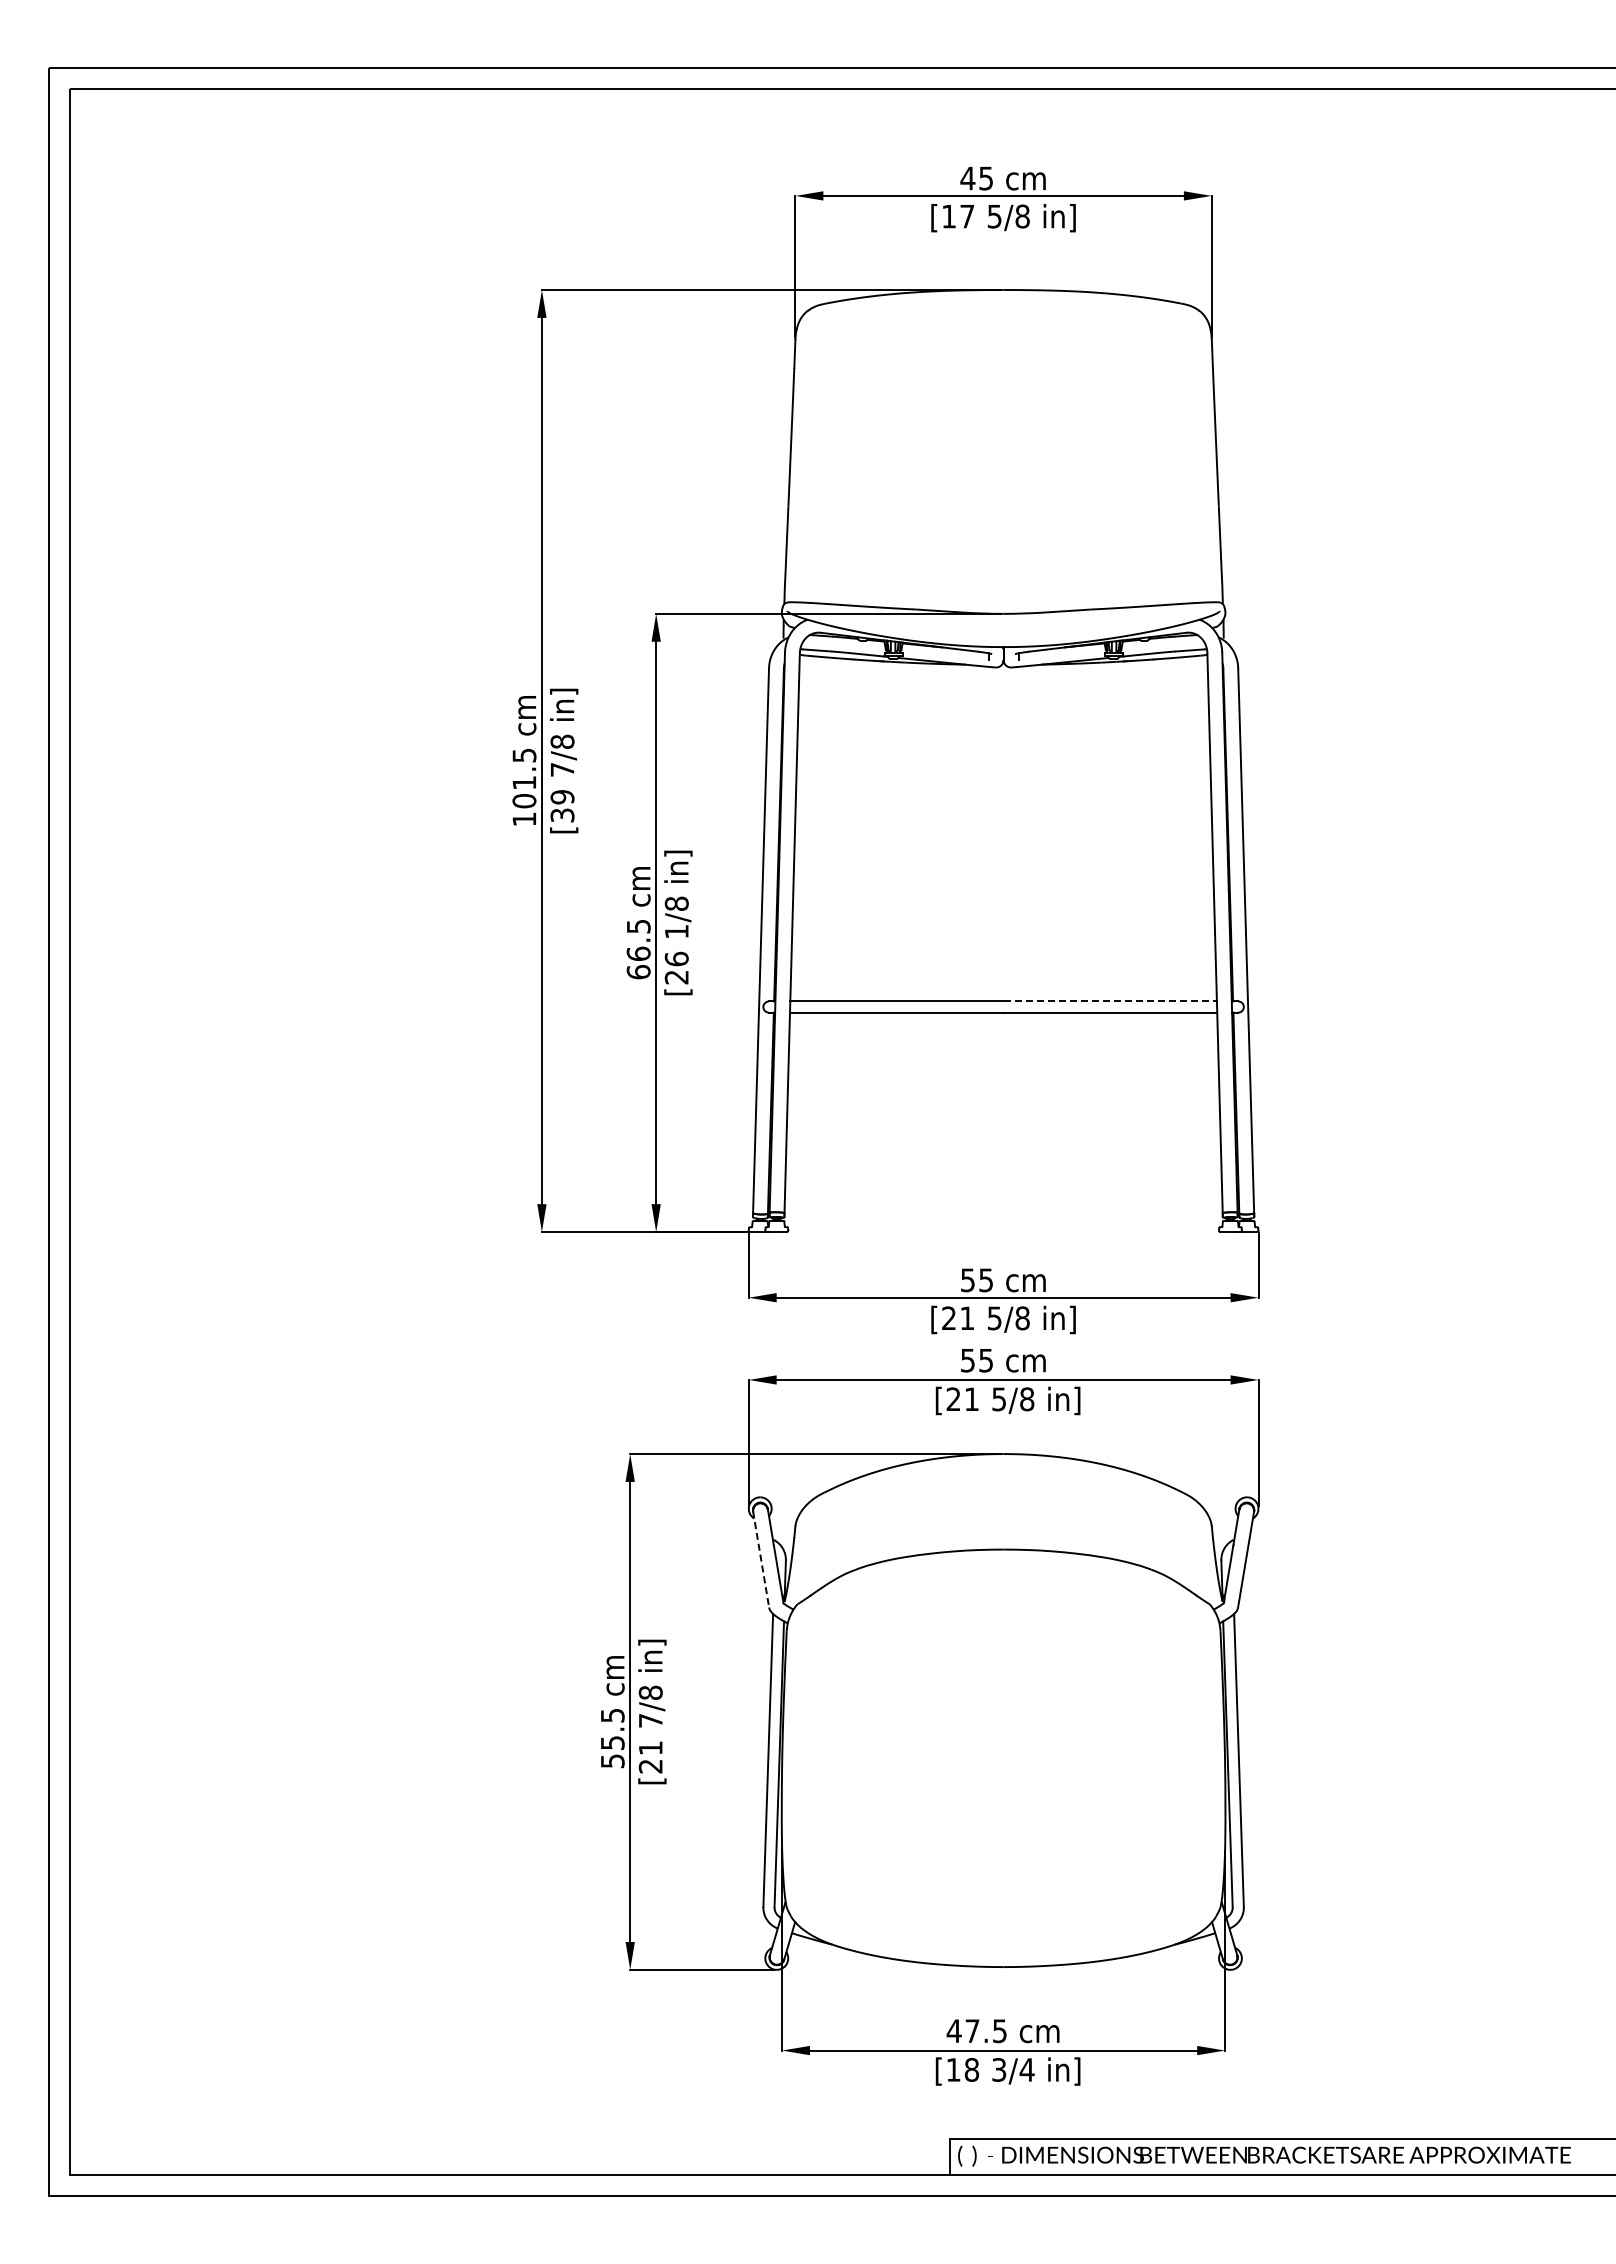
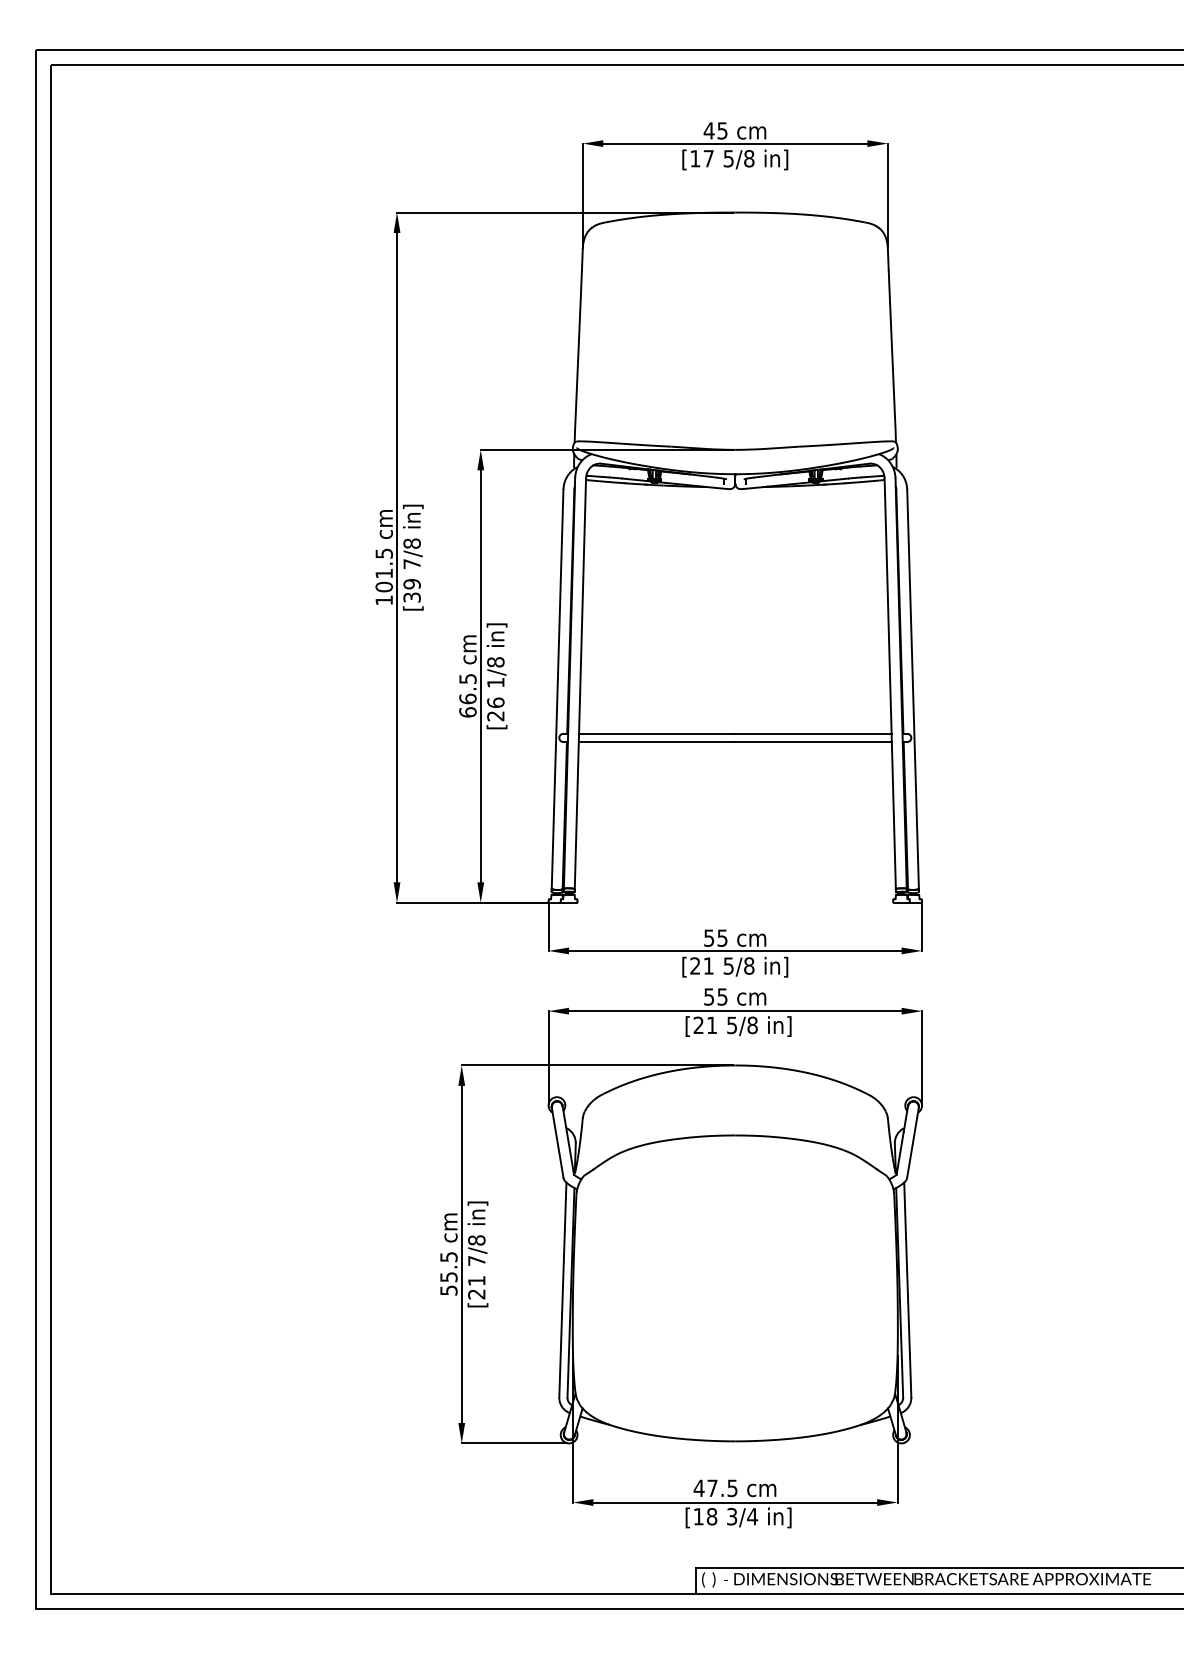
line: (1110, 1001) -> (813, 733), dashed -> solid
line: (761, 1559) -> (557, 1142), dashed -> solid

